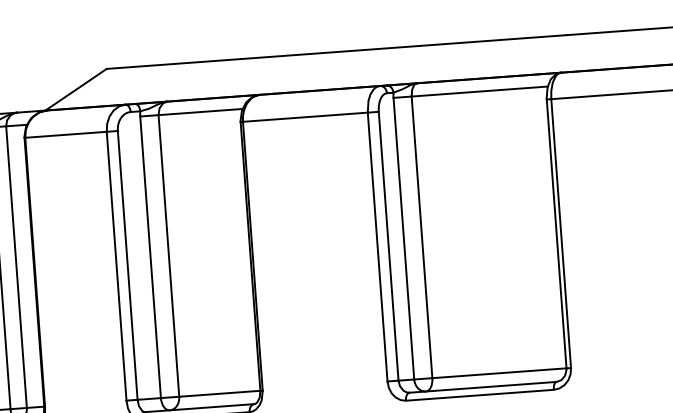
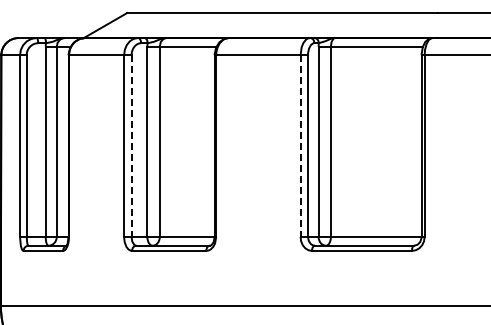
line: (377, 247) -> (300, 146), solid -> dashed
line: (127, 265) -> (131, 146), solid -> dashed

